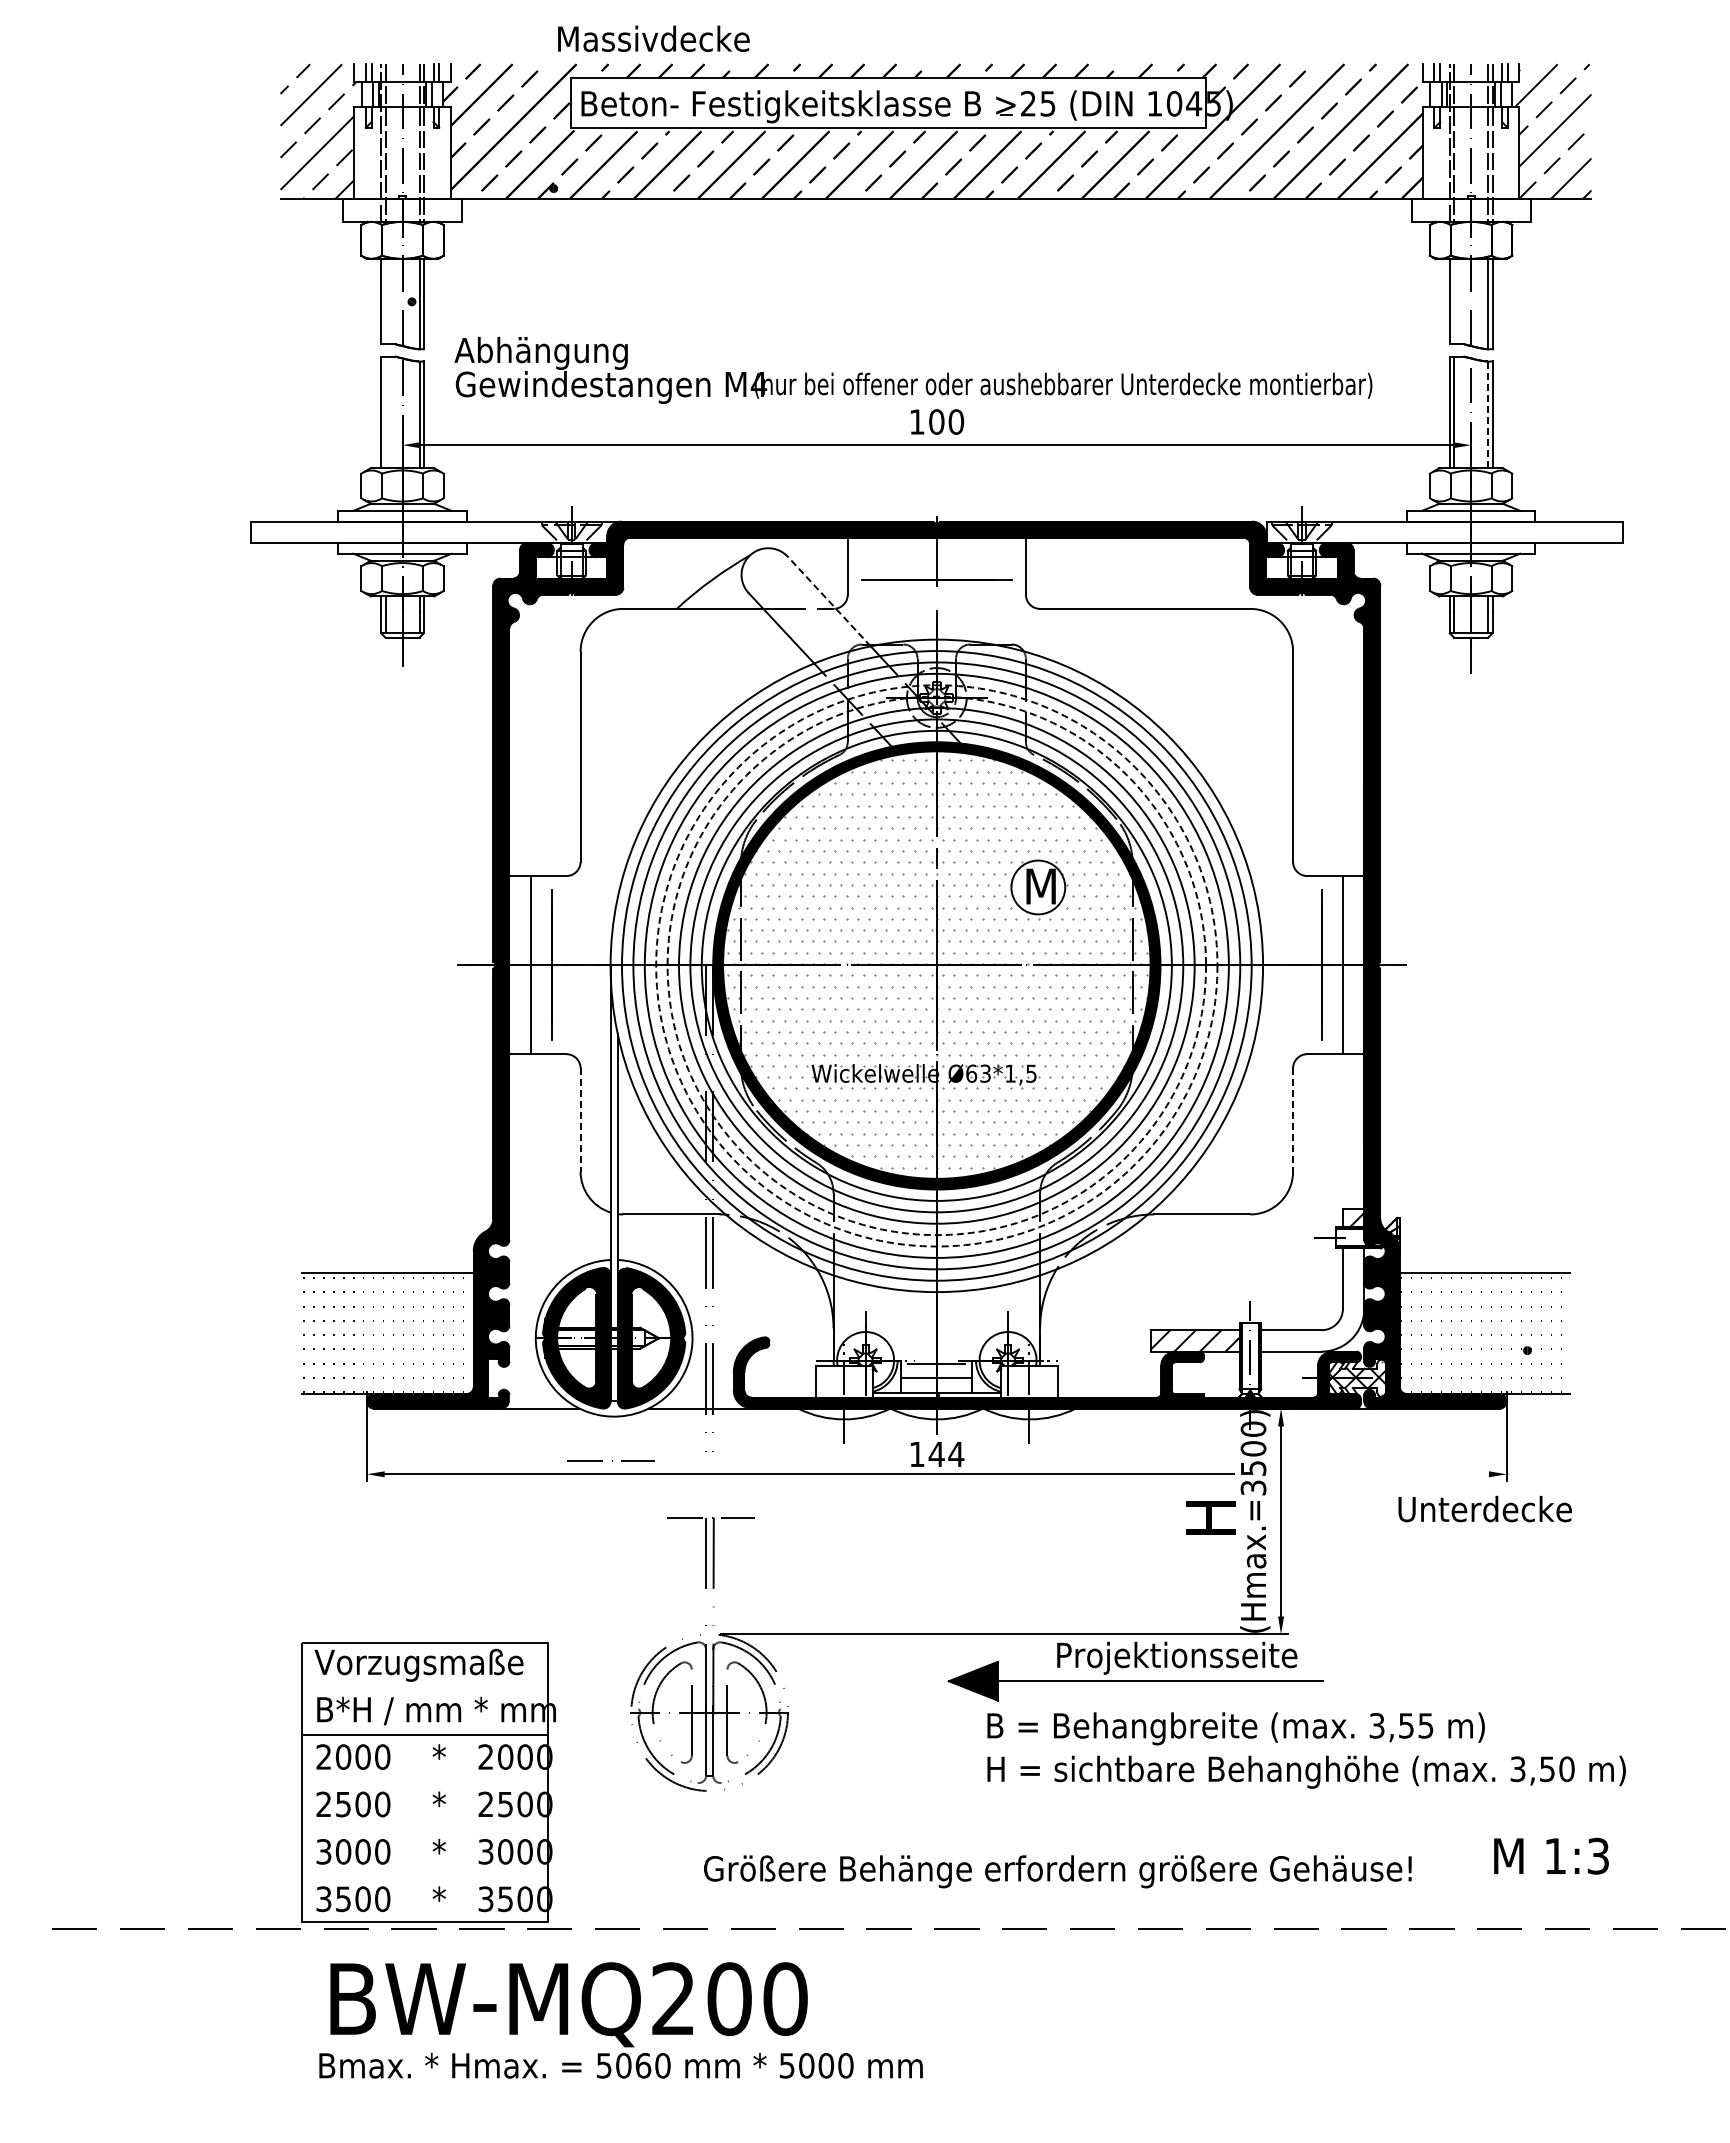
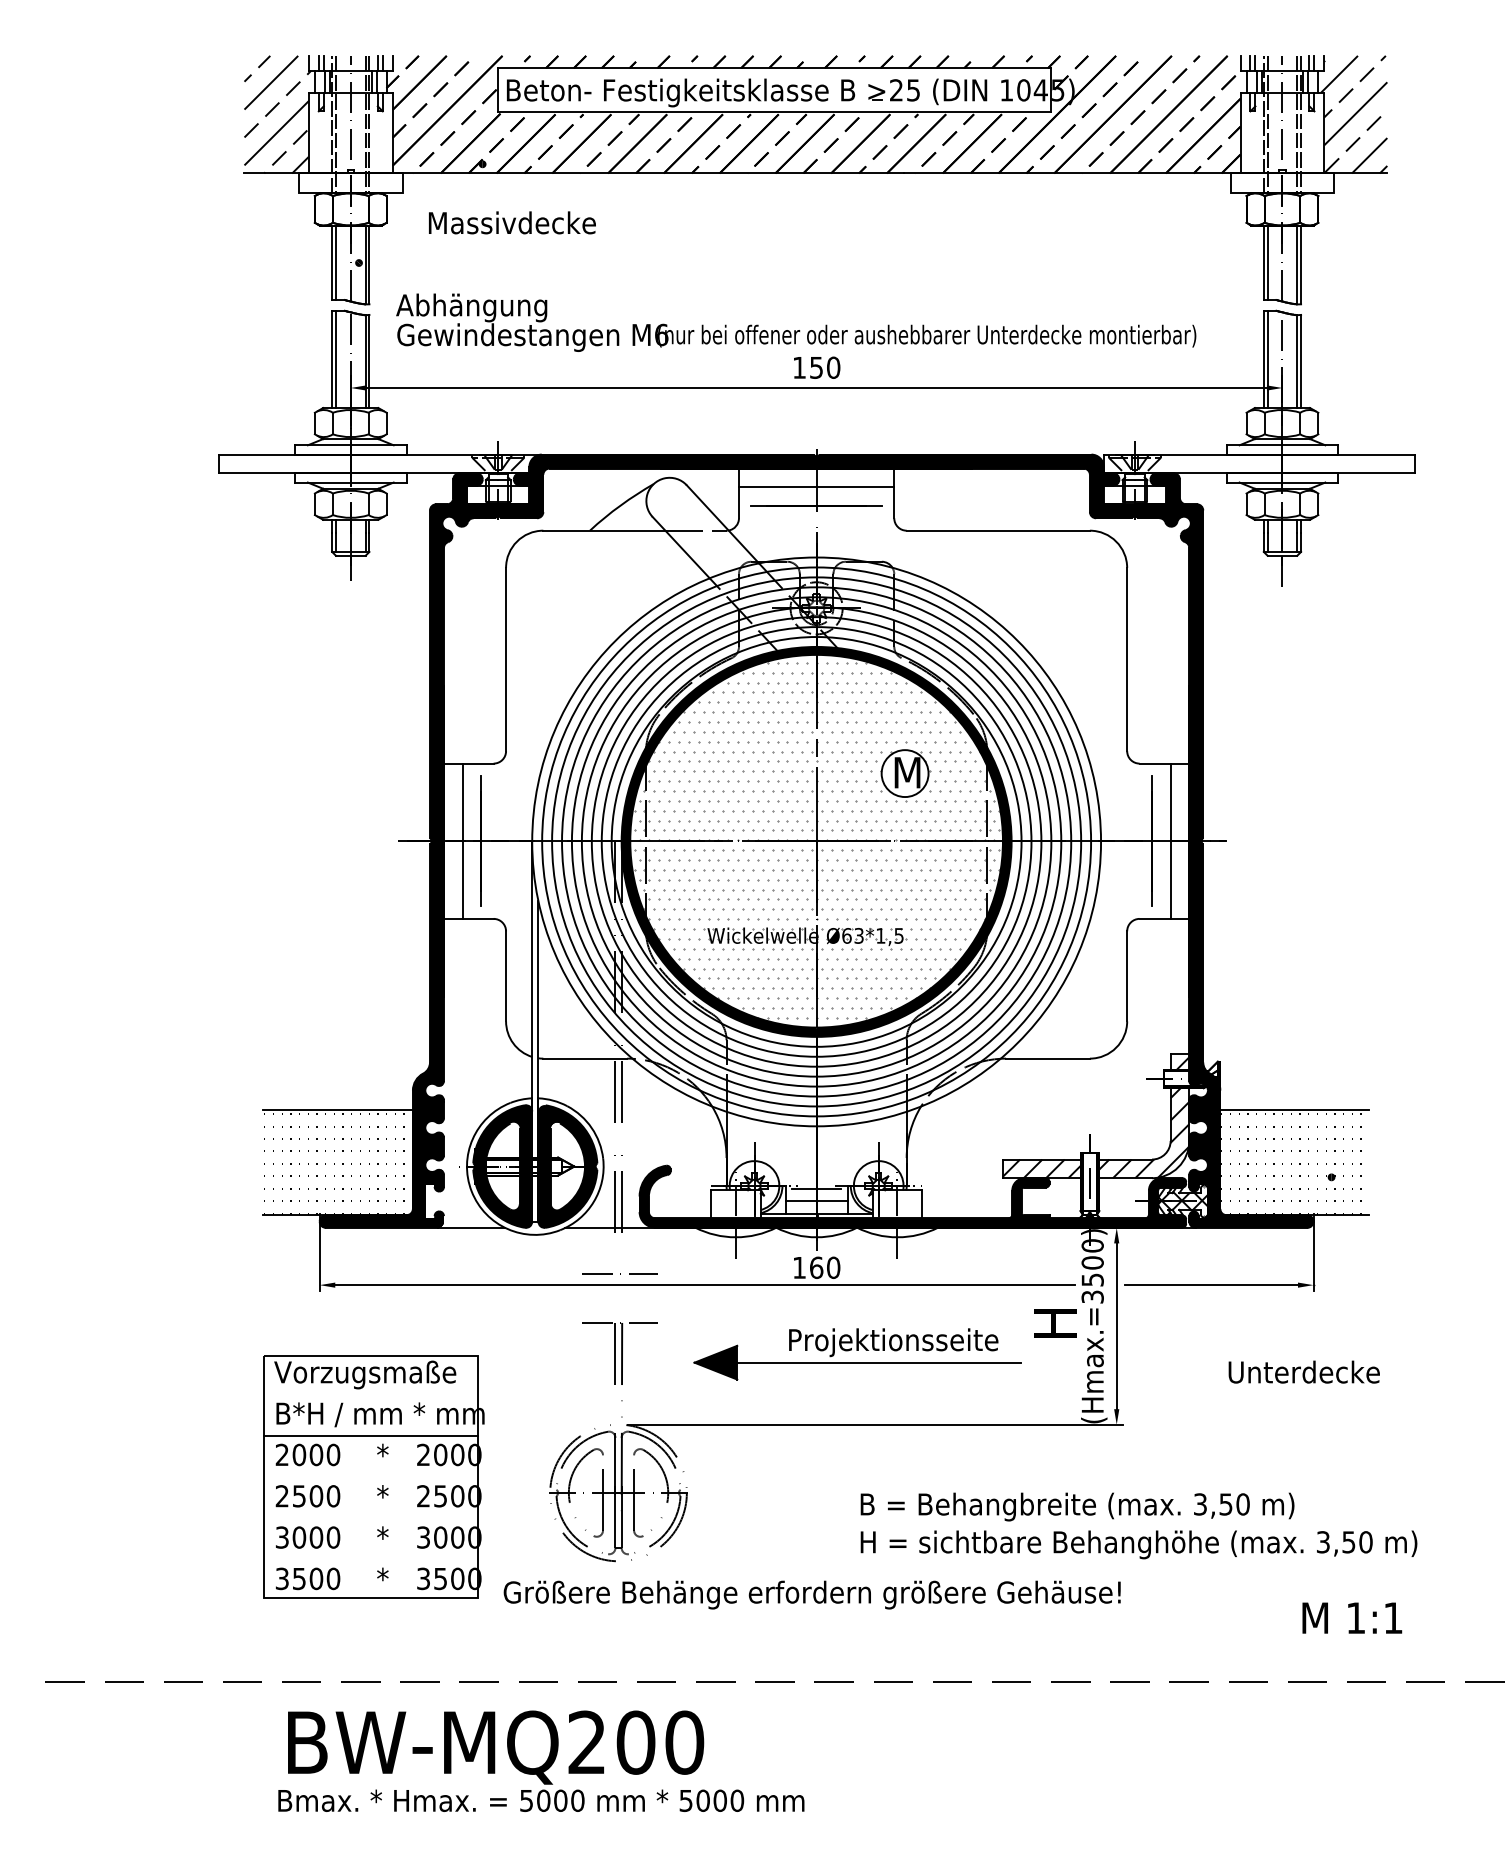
text: (653, 38) -> (512, 222), moved
line: (385, 301) -> (335, 262), added
line: (1454, 301) -> (1267, 262), added
text: (758, 384) -> (661, 335), M4 -> M6
line: (385, 412) -> (335, 359), added
line: (1488, 415) -> (1297, 362), dashed -> solid
text: (936, 421) -> (816, 367), 100 -> 150
line: (936, 559) -> (816, 487), added
line: (828, 601) -> (722, 524), dashed -> solid
circle: (936, 965) -> (816, 841), dashed -> solid
circle: (936, 965) -> (816, 841), dashed -> solid
line: (580, 1120) -> (505, 976), dashed -> solid
line: (1293, 1120) -> (1127, 976), dashed -> solid
hatch: (1312, 1299) -> (1144, 1132), added
text: (946, 1454) -> (825, 1267), 144 -> 160
line: (612, 1460) -> (621, 1273), moved
line: (1389, 1474) -> (1211, 1285), added
text: (1484, 1508) -> (1303, 1371), moved
part: (1135, 1671) -> (857, 1354), moved
text: (1425, 1725) -> (1242, 1504), 3,55 -> 3,50
part: (428, 1782) -> (373, 1477), moved
text: (1597, 1855) -> (1392, 1617), 1:3 -> 1:1
text: (1057, 1871) -> (811, 1594), moved
text: (643, 2065) -> (560, 1800), 5060 -> 5000

